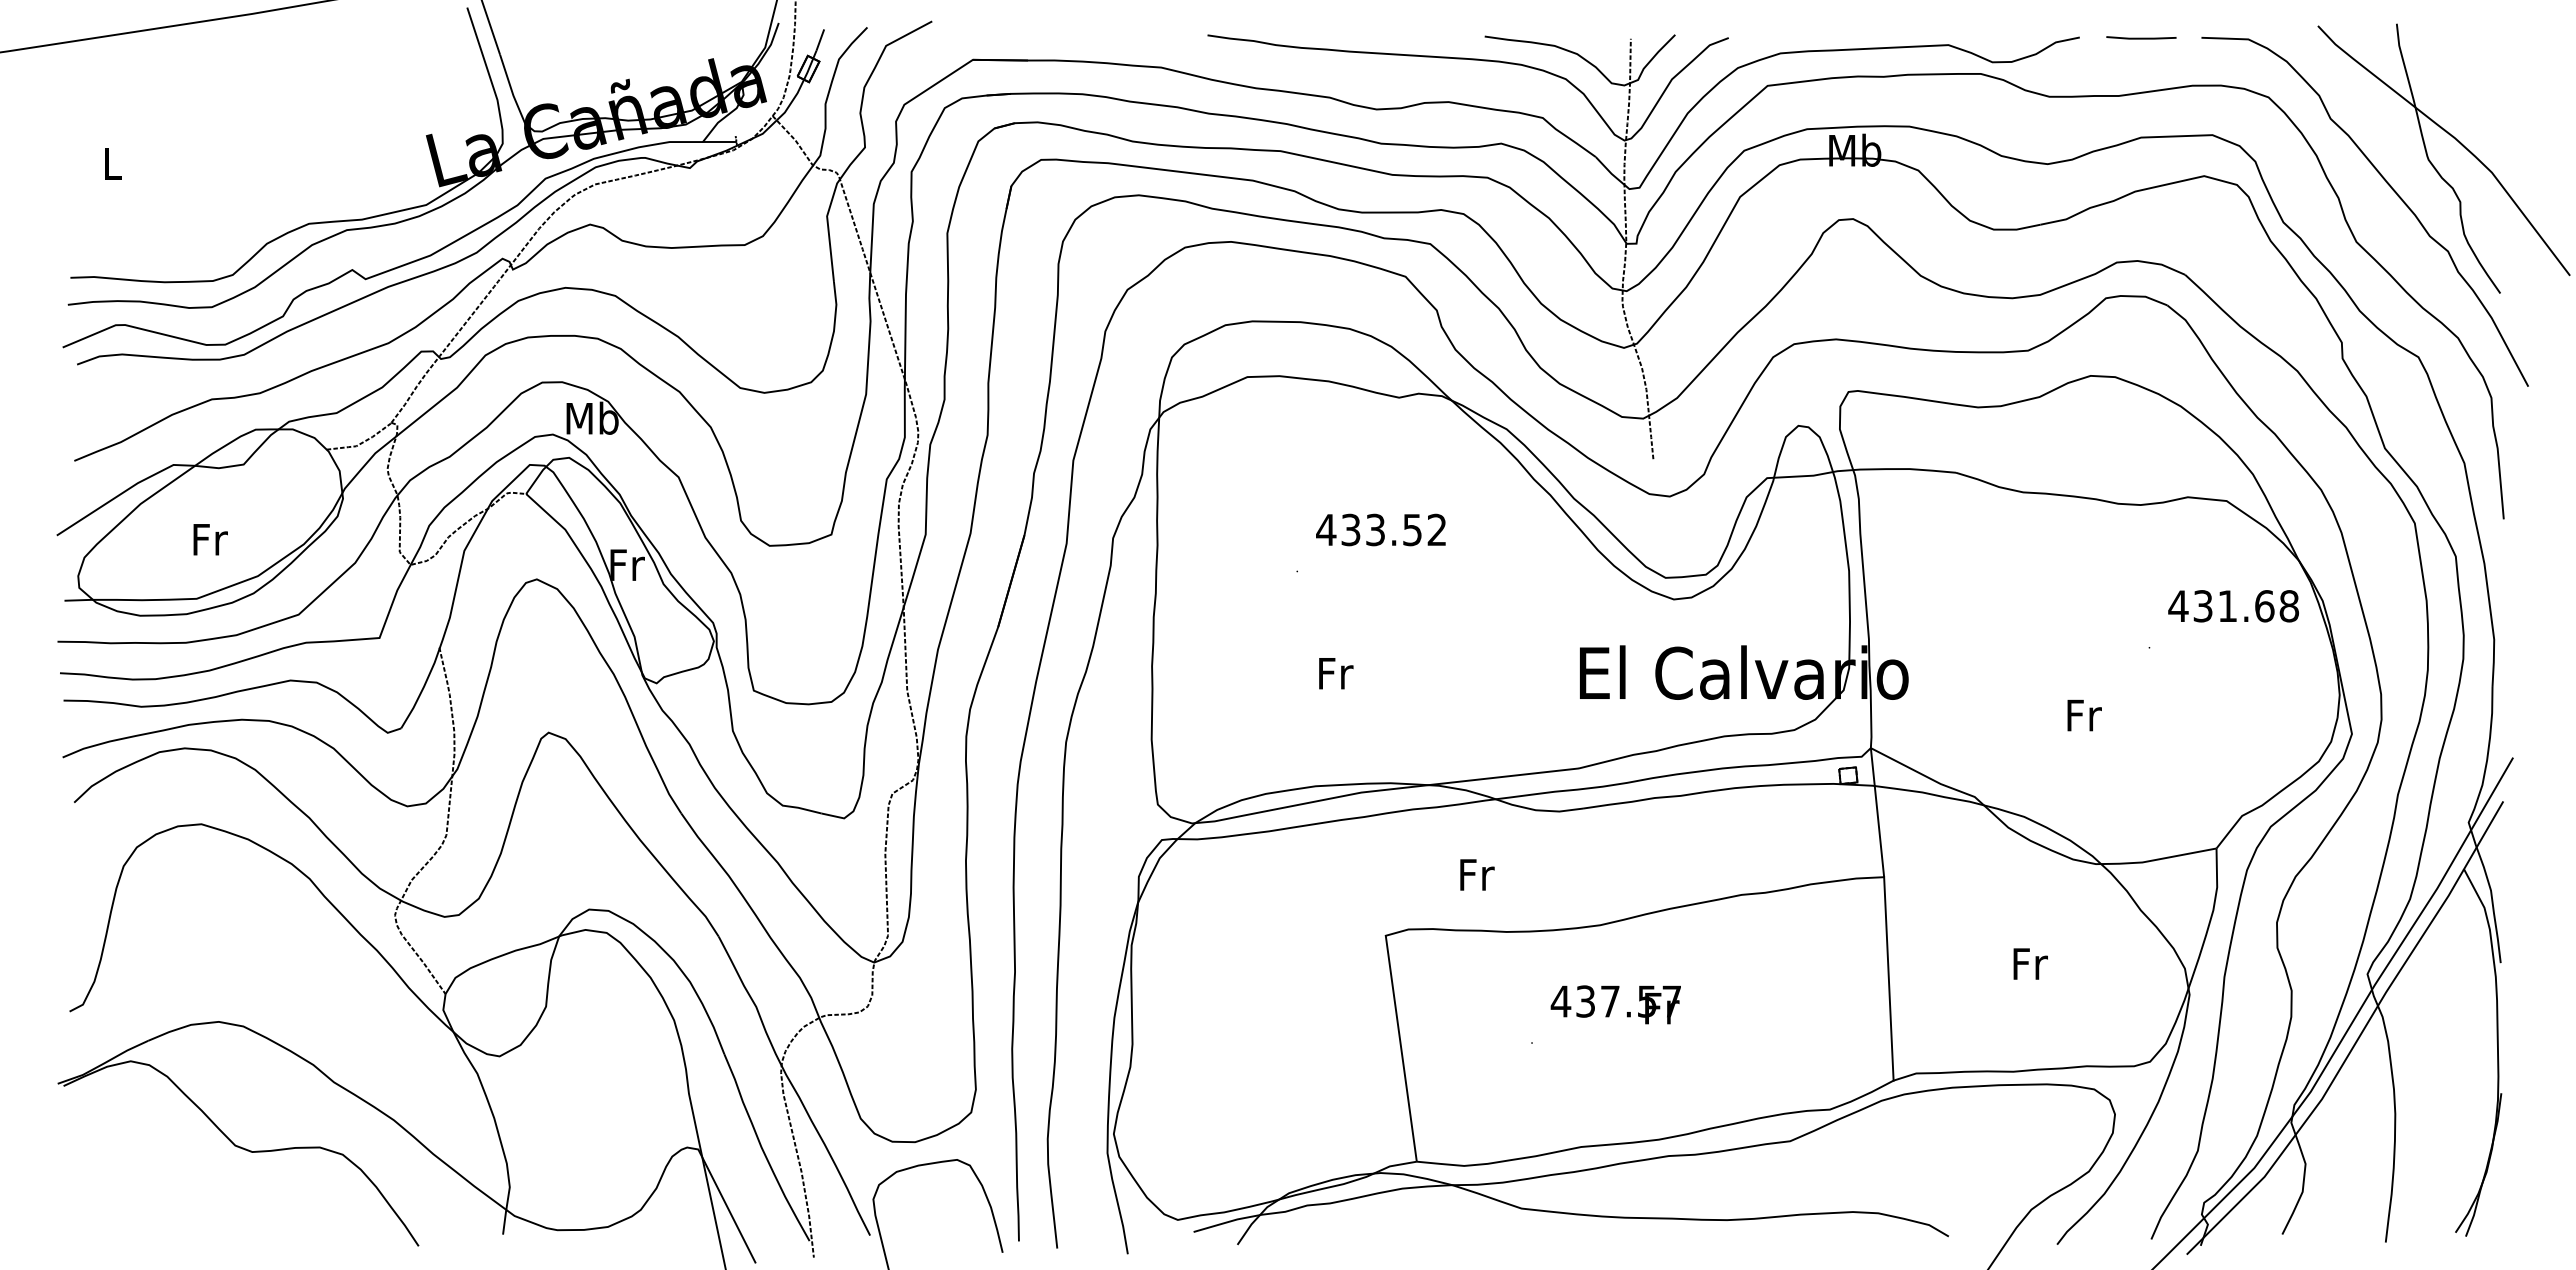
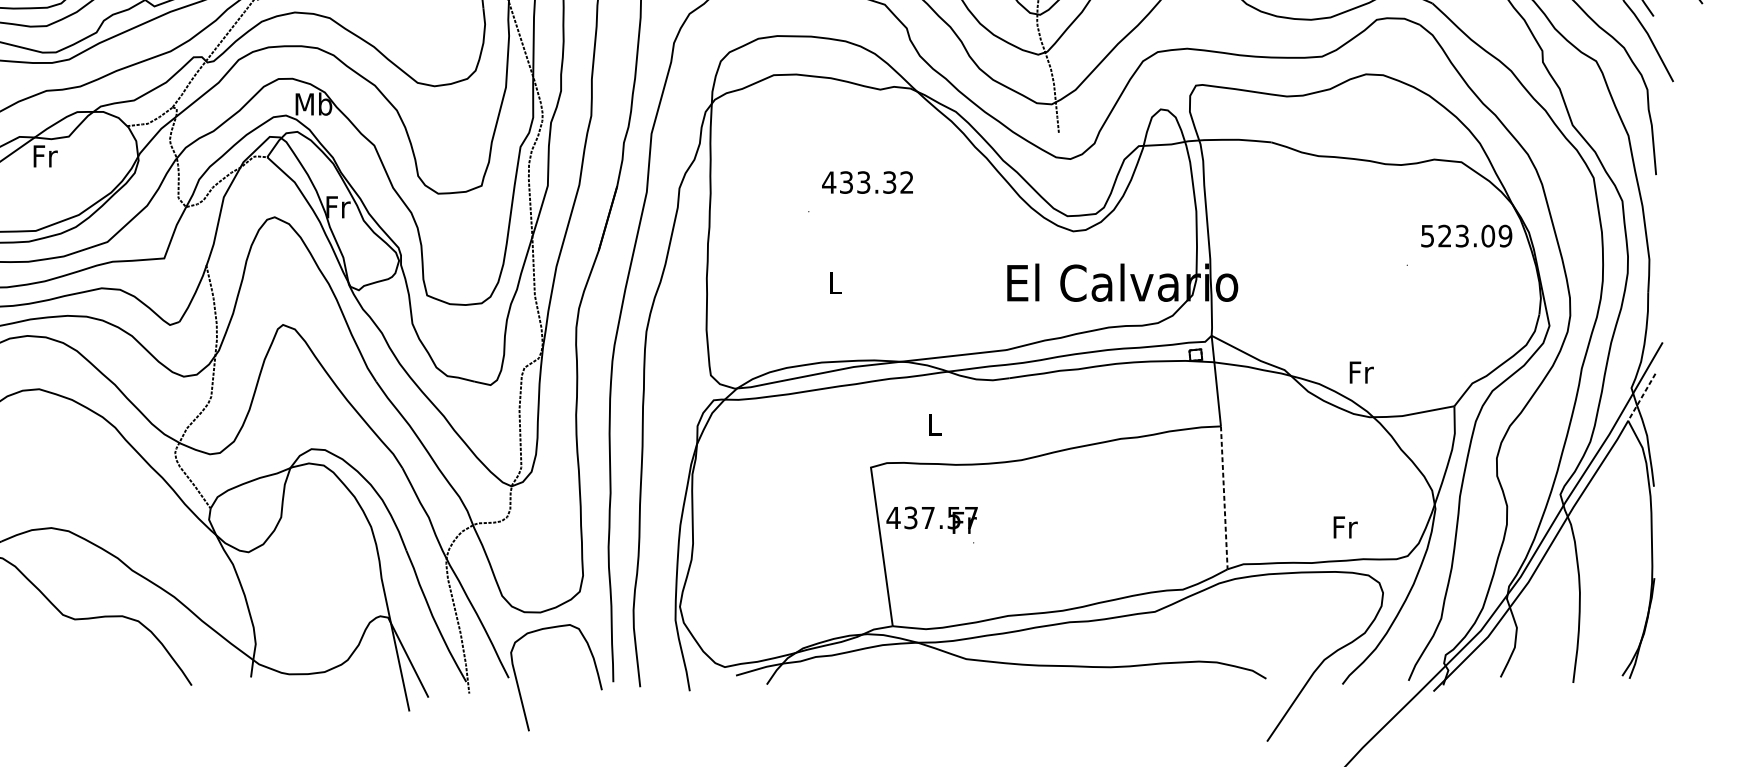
text: (1412, 529) -> (889, 182), 433.52 -> 433.32
text: (210, 539) -> (45, 156), moved
text: (2233, 606) -> (1466, 236), 431.68 -> 523.09
text: (1336, 673) -> (836, 283), Fr -> L
text: (2084, 715) -> (1361, 372), moved
line: (2483, 835) -> (1641, 397), solid -> dashed
text: (1477, 874) -> (935, 424), Fr -> L
text: (2030, 963) -> (1345, 527), moved
line: (1888, 978) -> (1224, 497), solid -> dashed
text: (1615, 1004) -> (931, 520), moved

